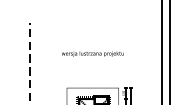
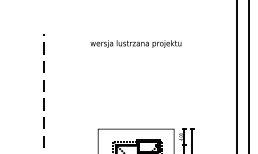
text: (92, 53) -> (135, 43), moved

